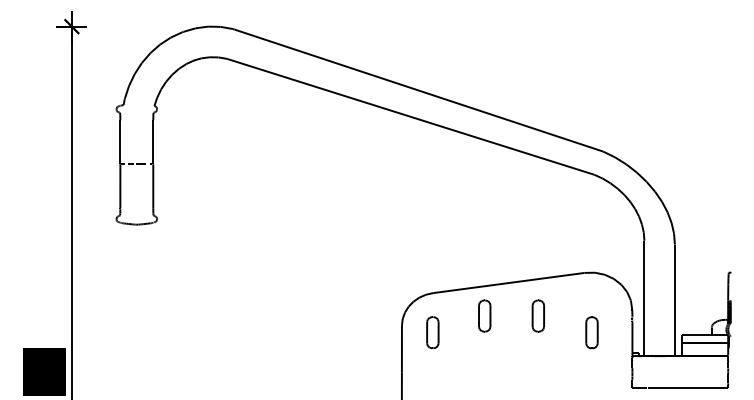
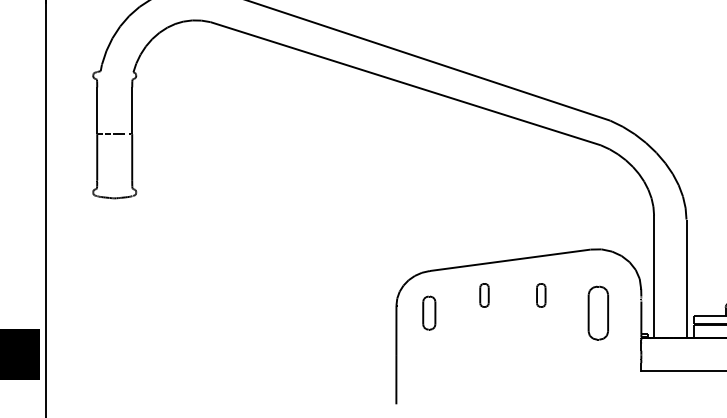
part: (484, 315) -> (484, 294), size x0.7
part: (537, 315) -> (540, 294), size x0.7
part: (591, 332) -> (597, 312), size x1.6

